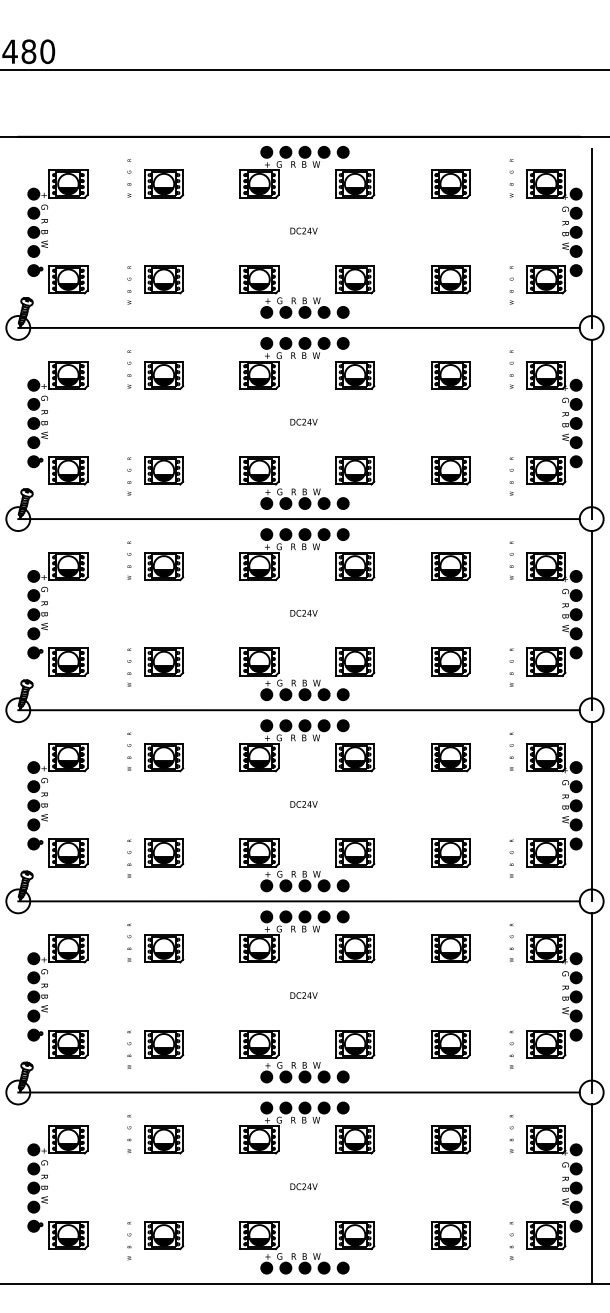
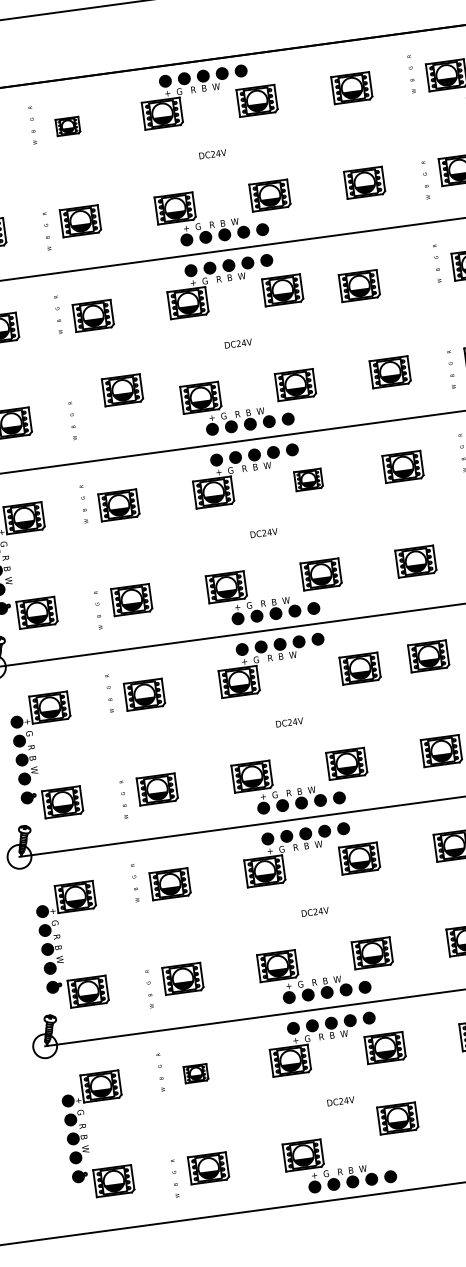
part: (164, 183) -> (68, 125), size x0.6
part: (450, 375) -> (359, 286), moved
part: (164, 470) -> (123, 389), moved
part: (355, 566) -> (308, 479), size x0.7
part: (355, 757) -> (360, 668), moved
part: (164, 1139) -> (196, 1073), size x0.6
part: (355, 1235) -> (398, 1118), moved

